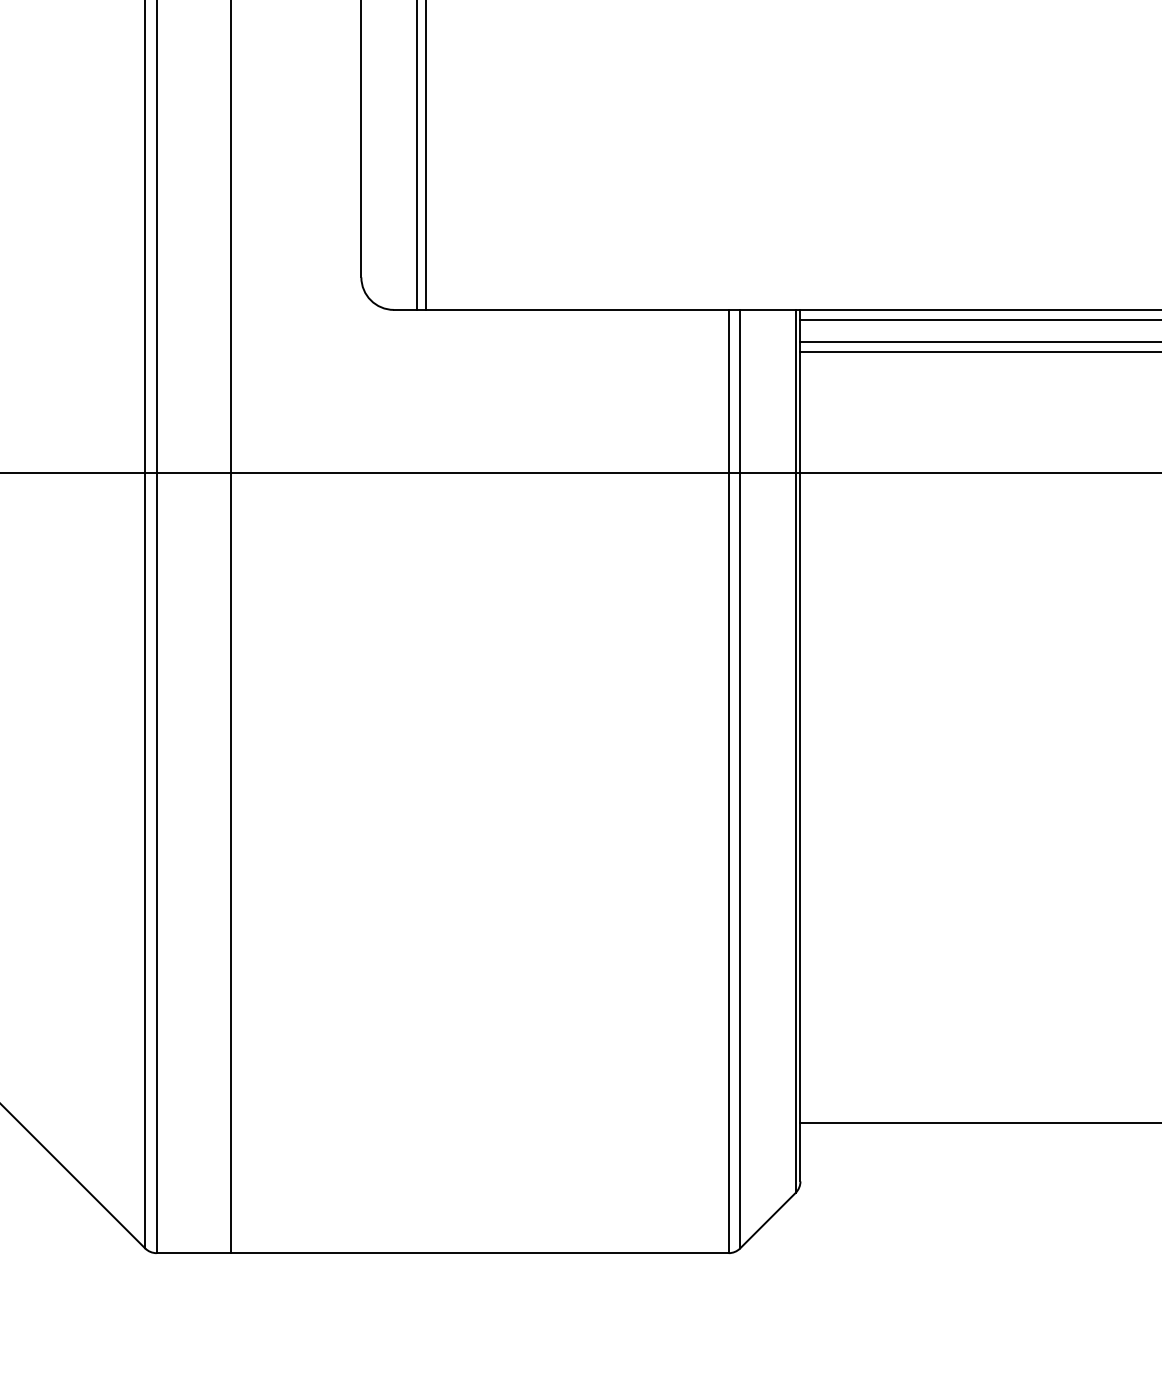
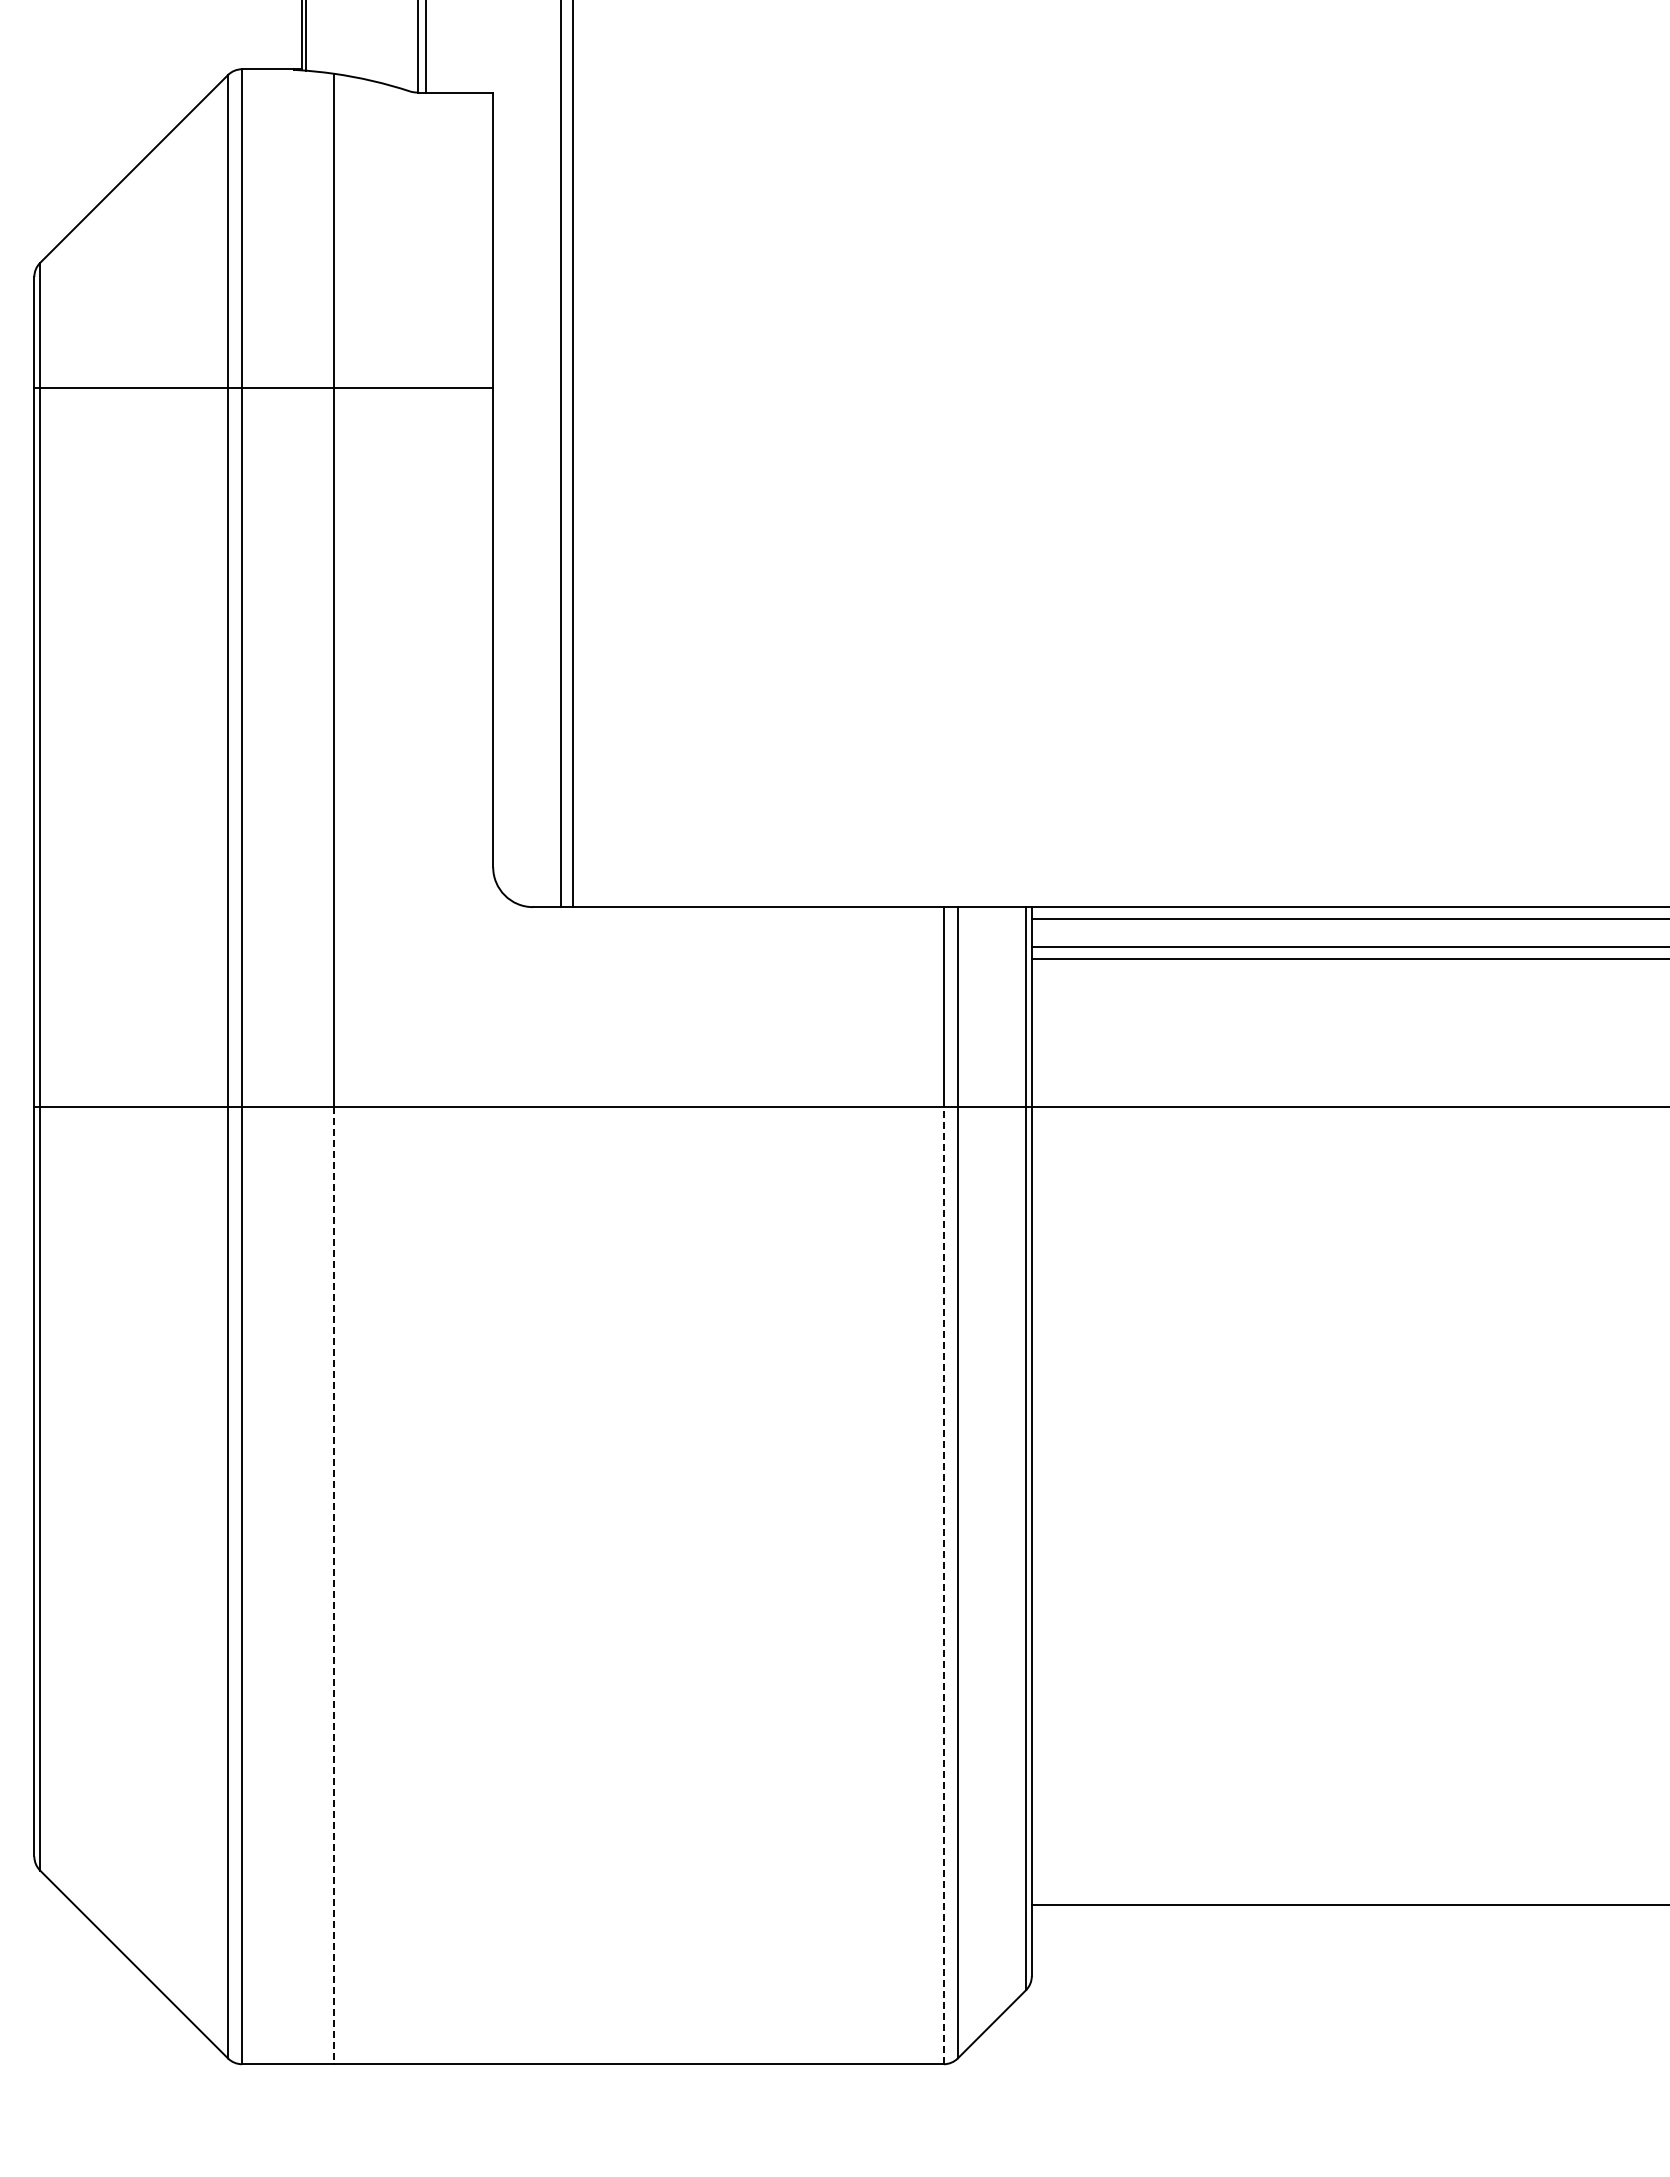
line: (231, 862) -> (333, 1585), solid -> dashed
line: (728, 862) -> (943, 1585), solid -> dashed

